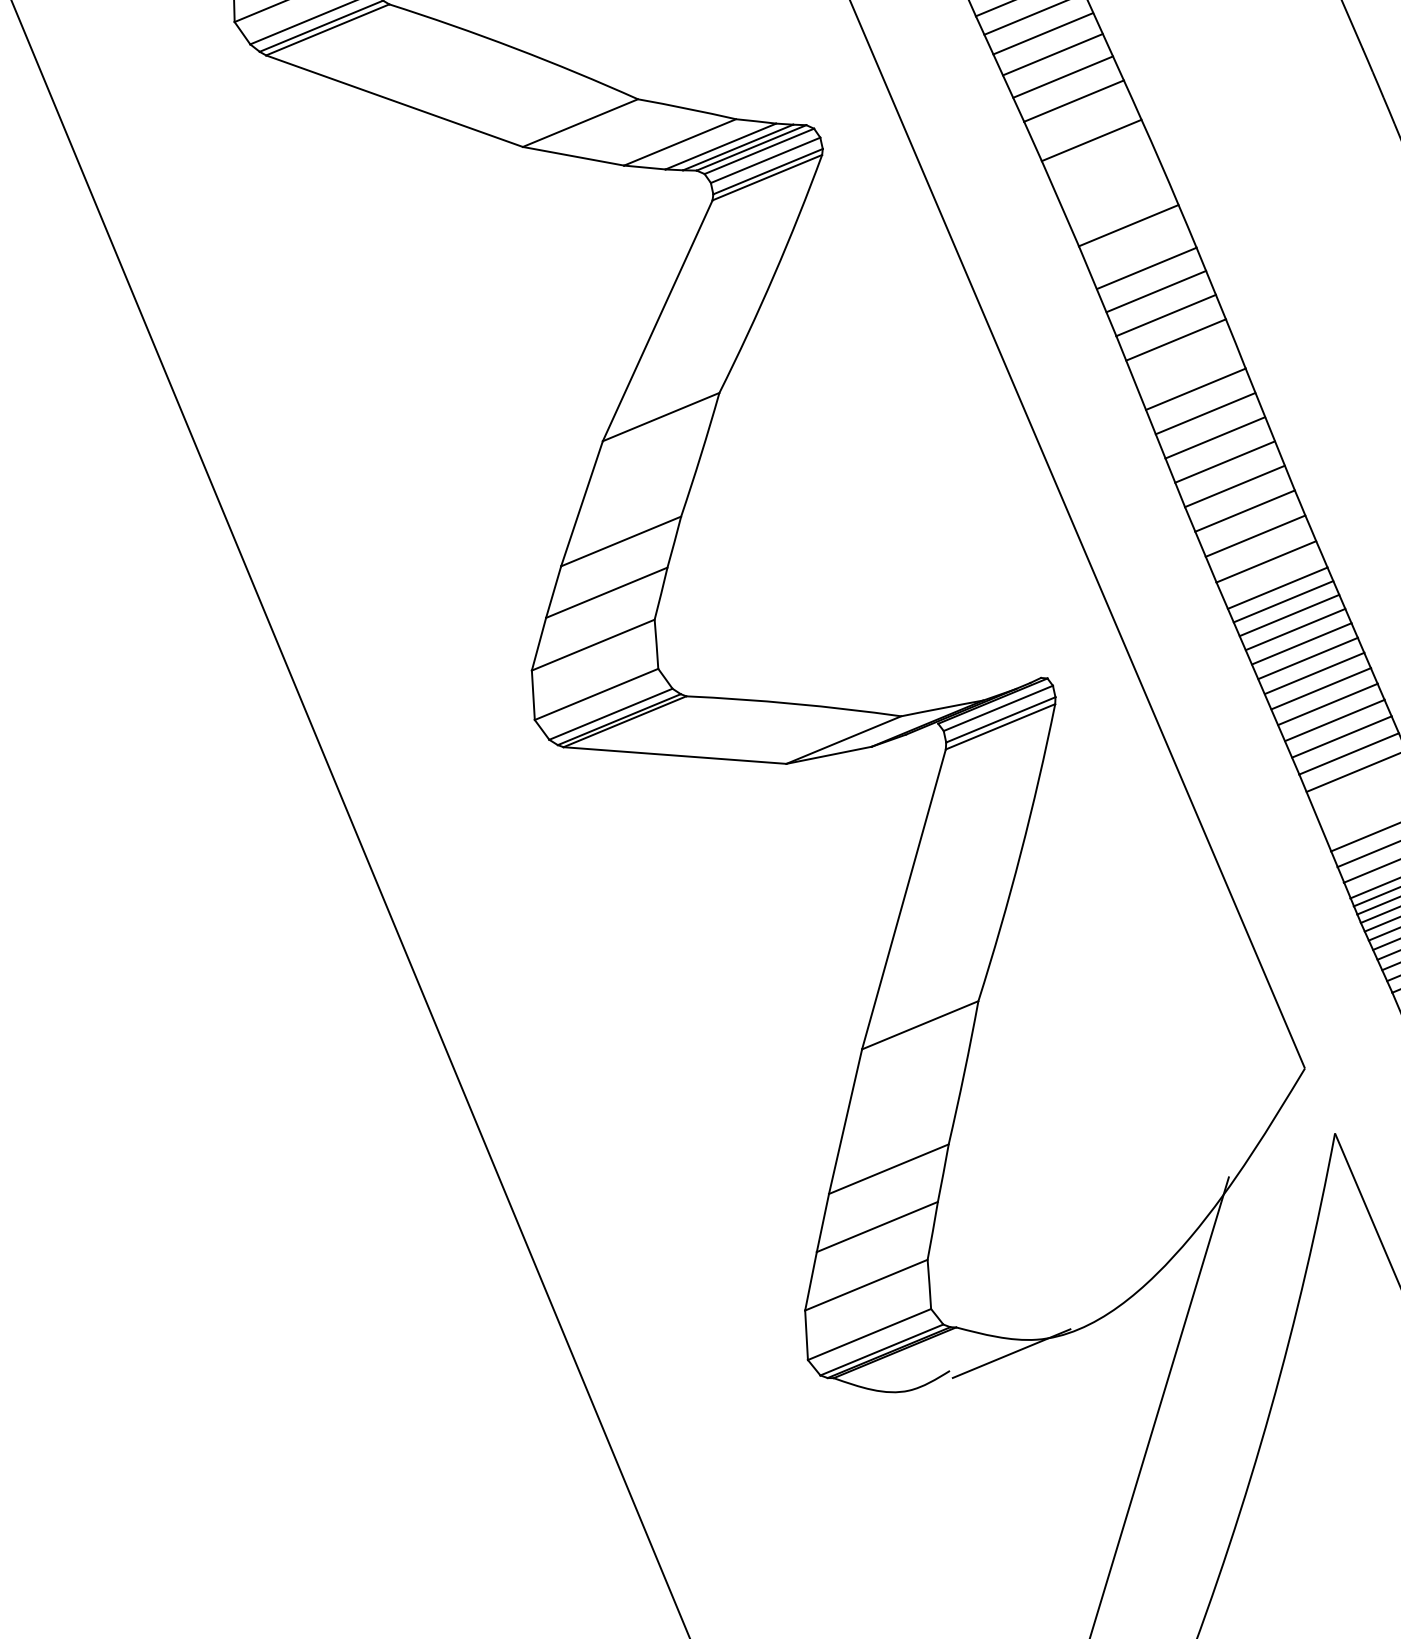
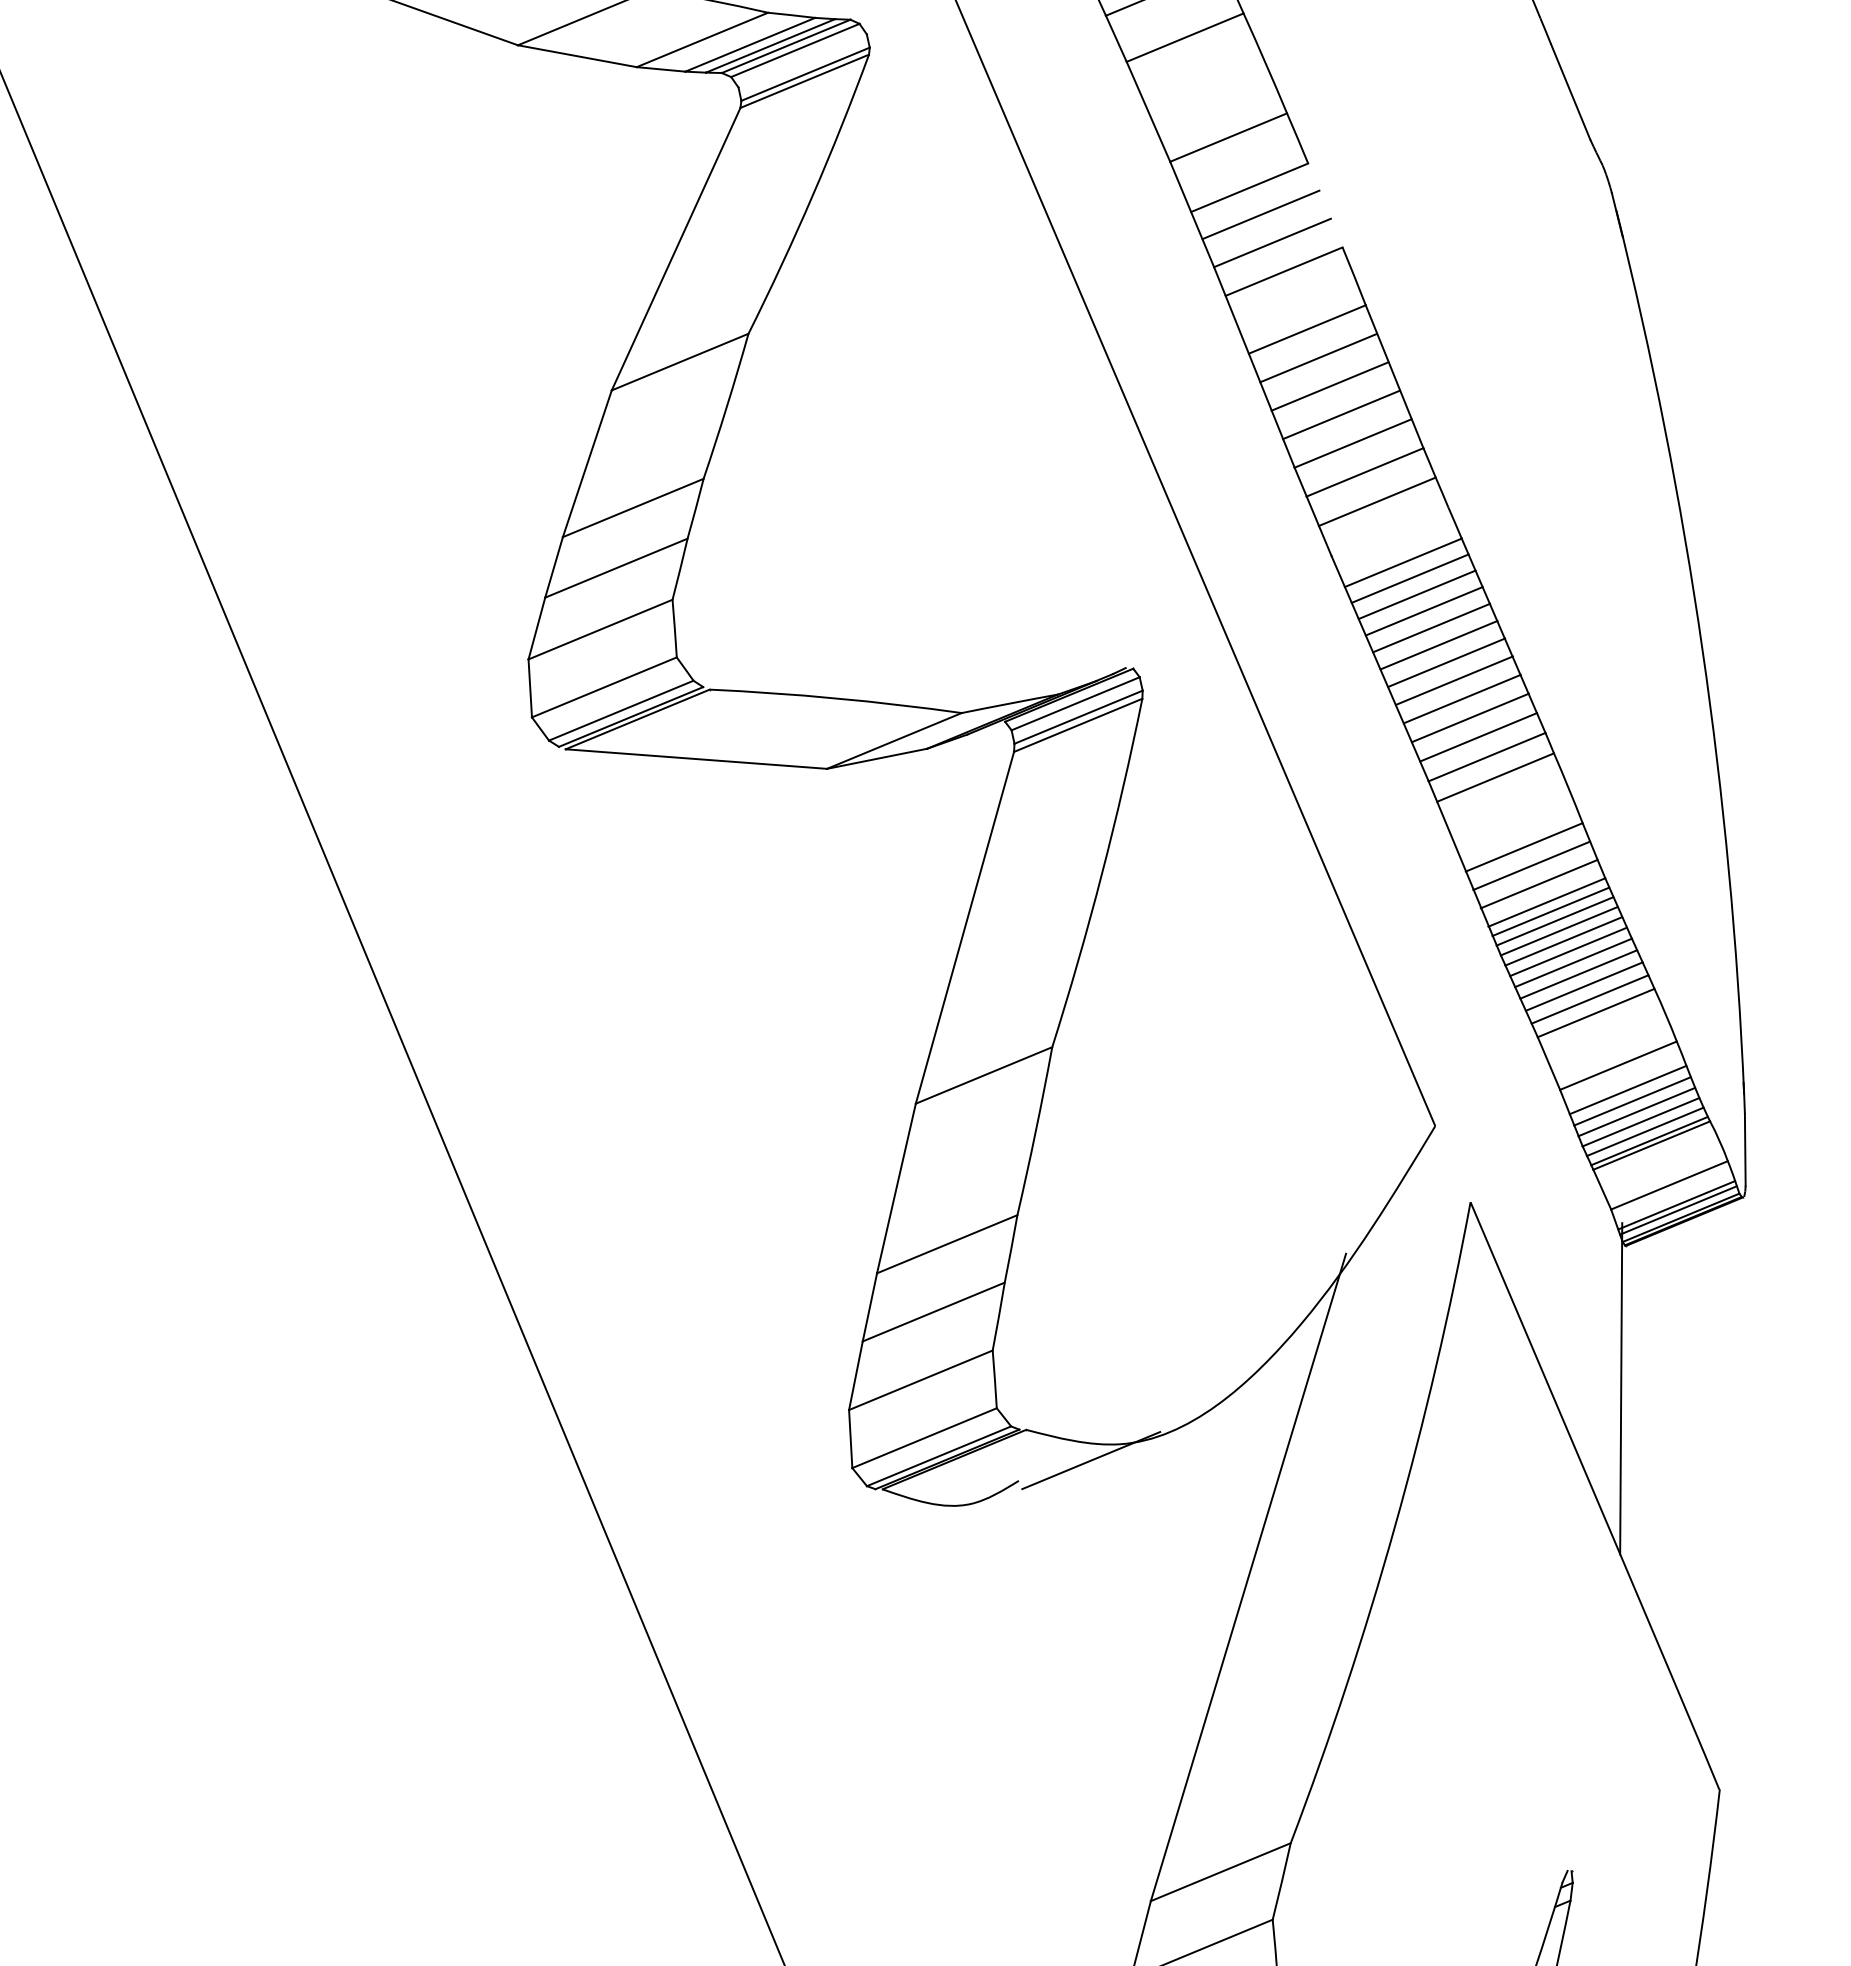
line: (765, 159) -> (802, 60), removed
line: (1211, 283) -> (1325, 205), removed
line: (1265, 561) -> (1389, 531), removed

